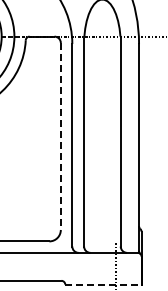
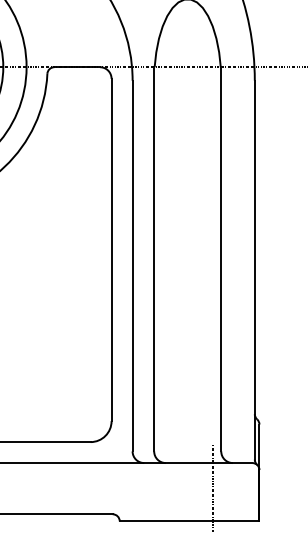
line: (60, 136) -> (110, 250), dashed -> solid
line: (103, 284) -> (189, 520), dashed -> solid

